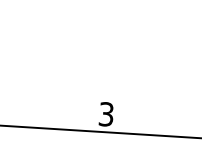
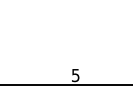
text: (106, 112) -> (75, 74), 3 -> 5

